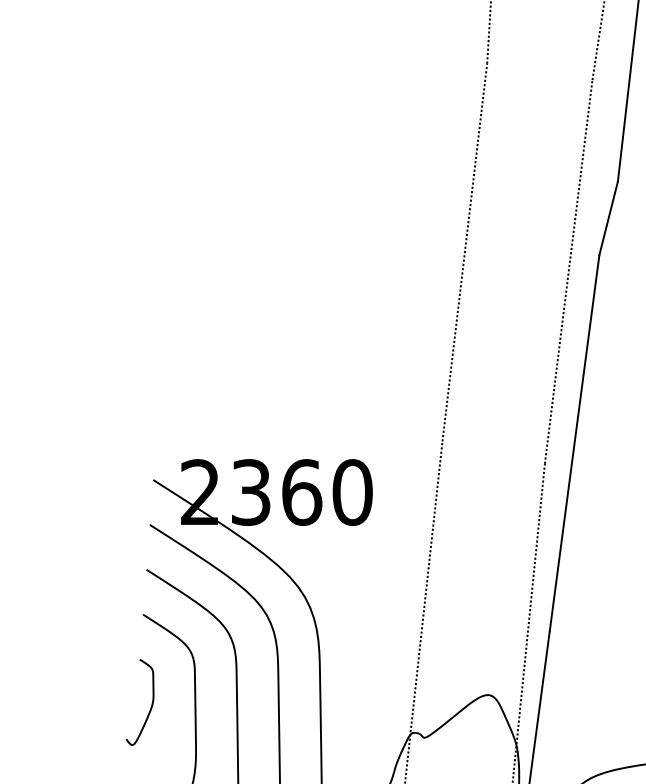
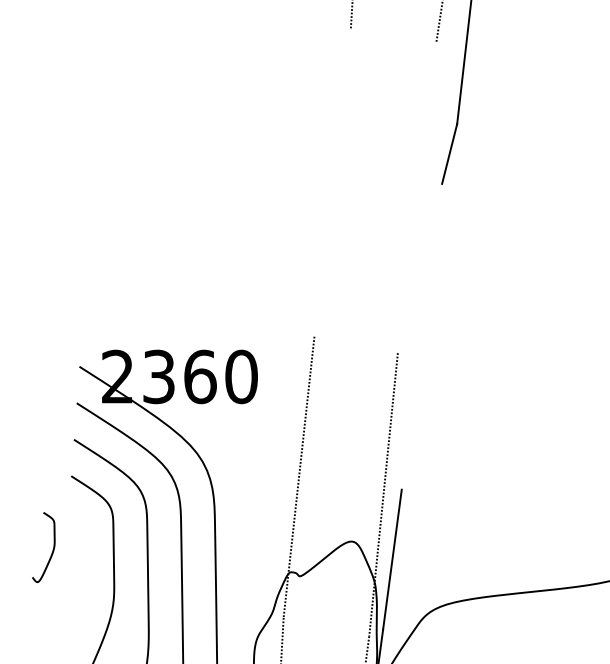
line: (464, 252) -> (332, 181), removed
line: (567, 271) -> (416, 197), removed
line: (574, 442) -> (421, 336), removed
curve: (150, 704) -> (52, 549), moved

